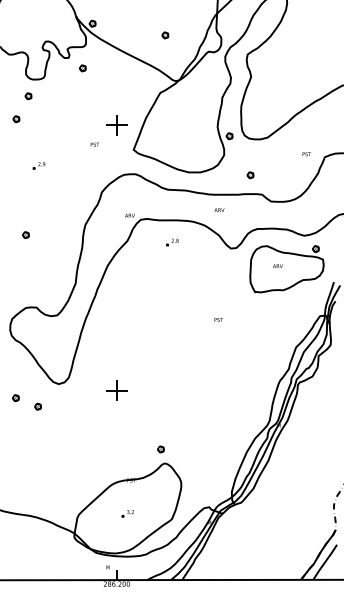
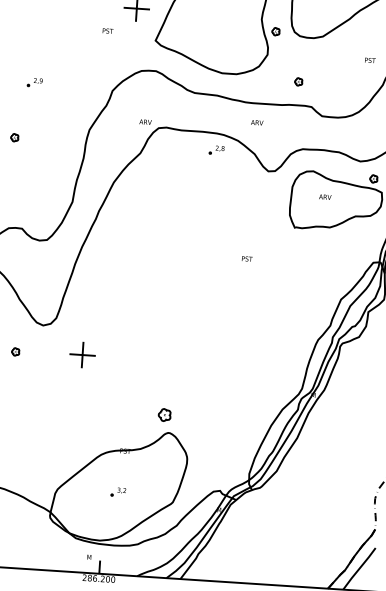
part: (38, 165) -> (34, 82), moved
part: (172, 242) -> (216, 150), moved
part: (116, 390) -> (82, 354), moved
part: (160, 449) -> (164, 415), size x1.6

